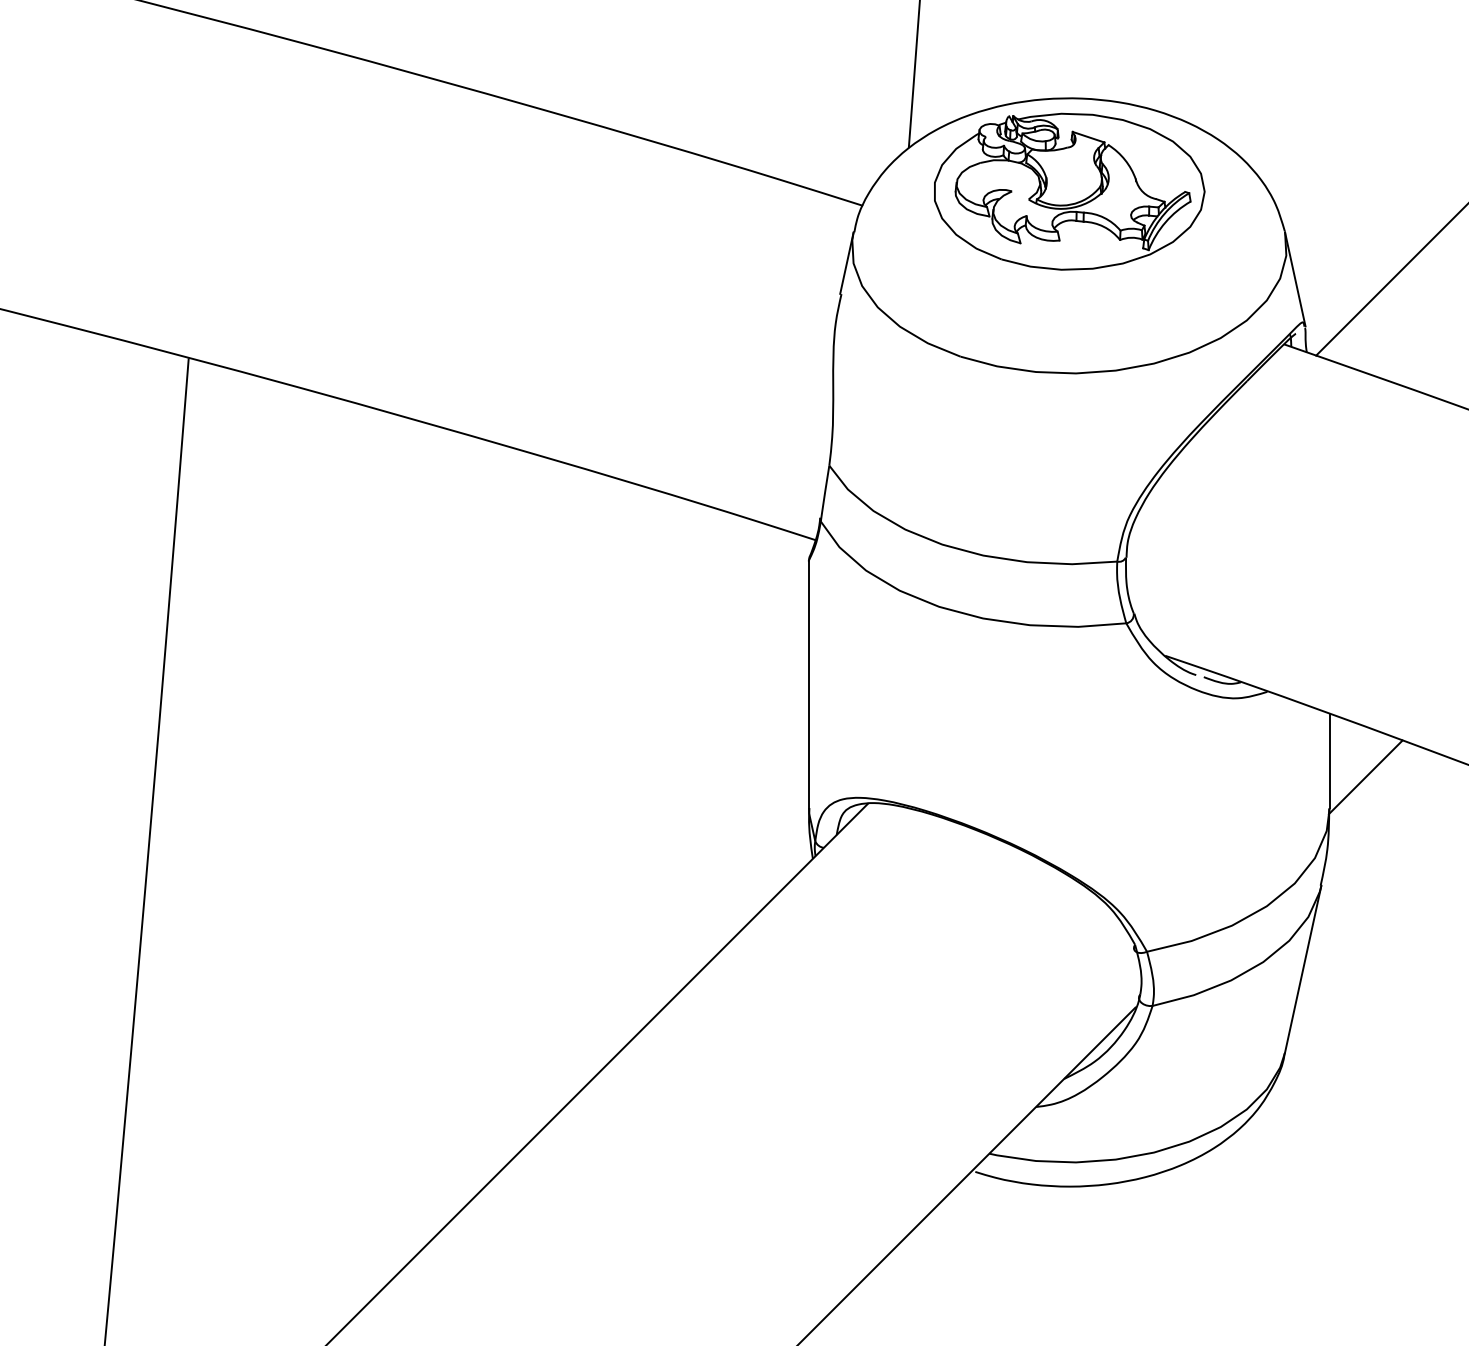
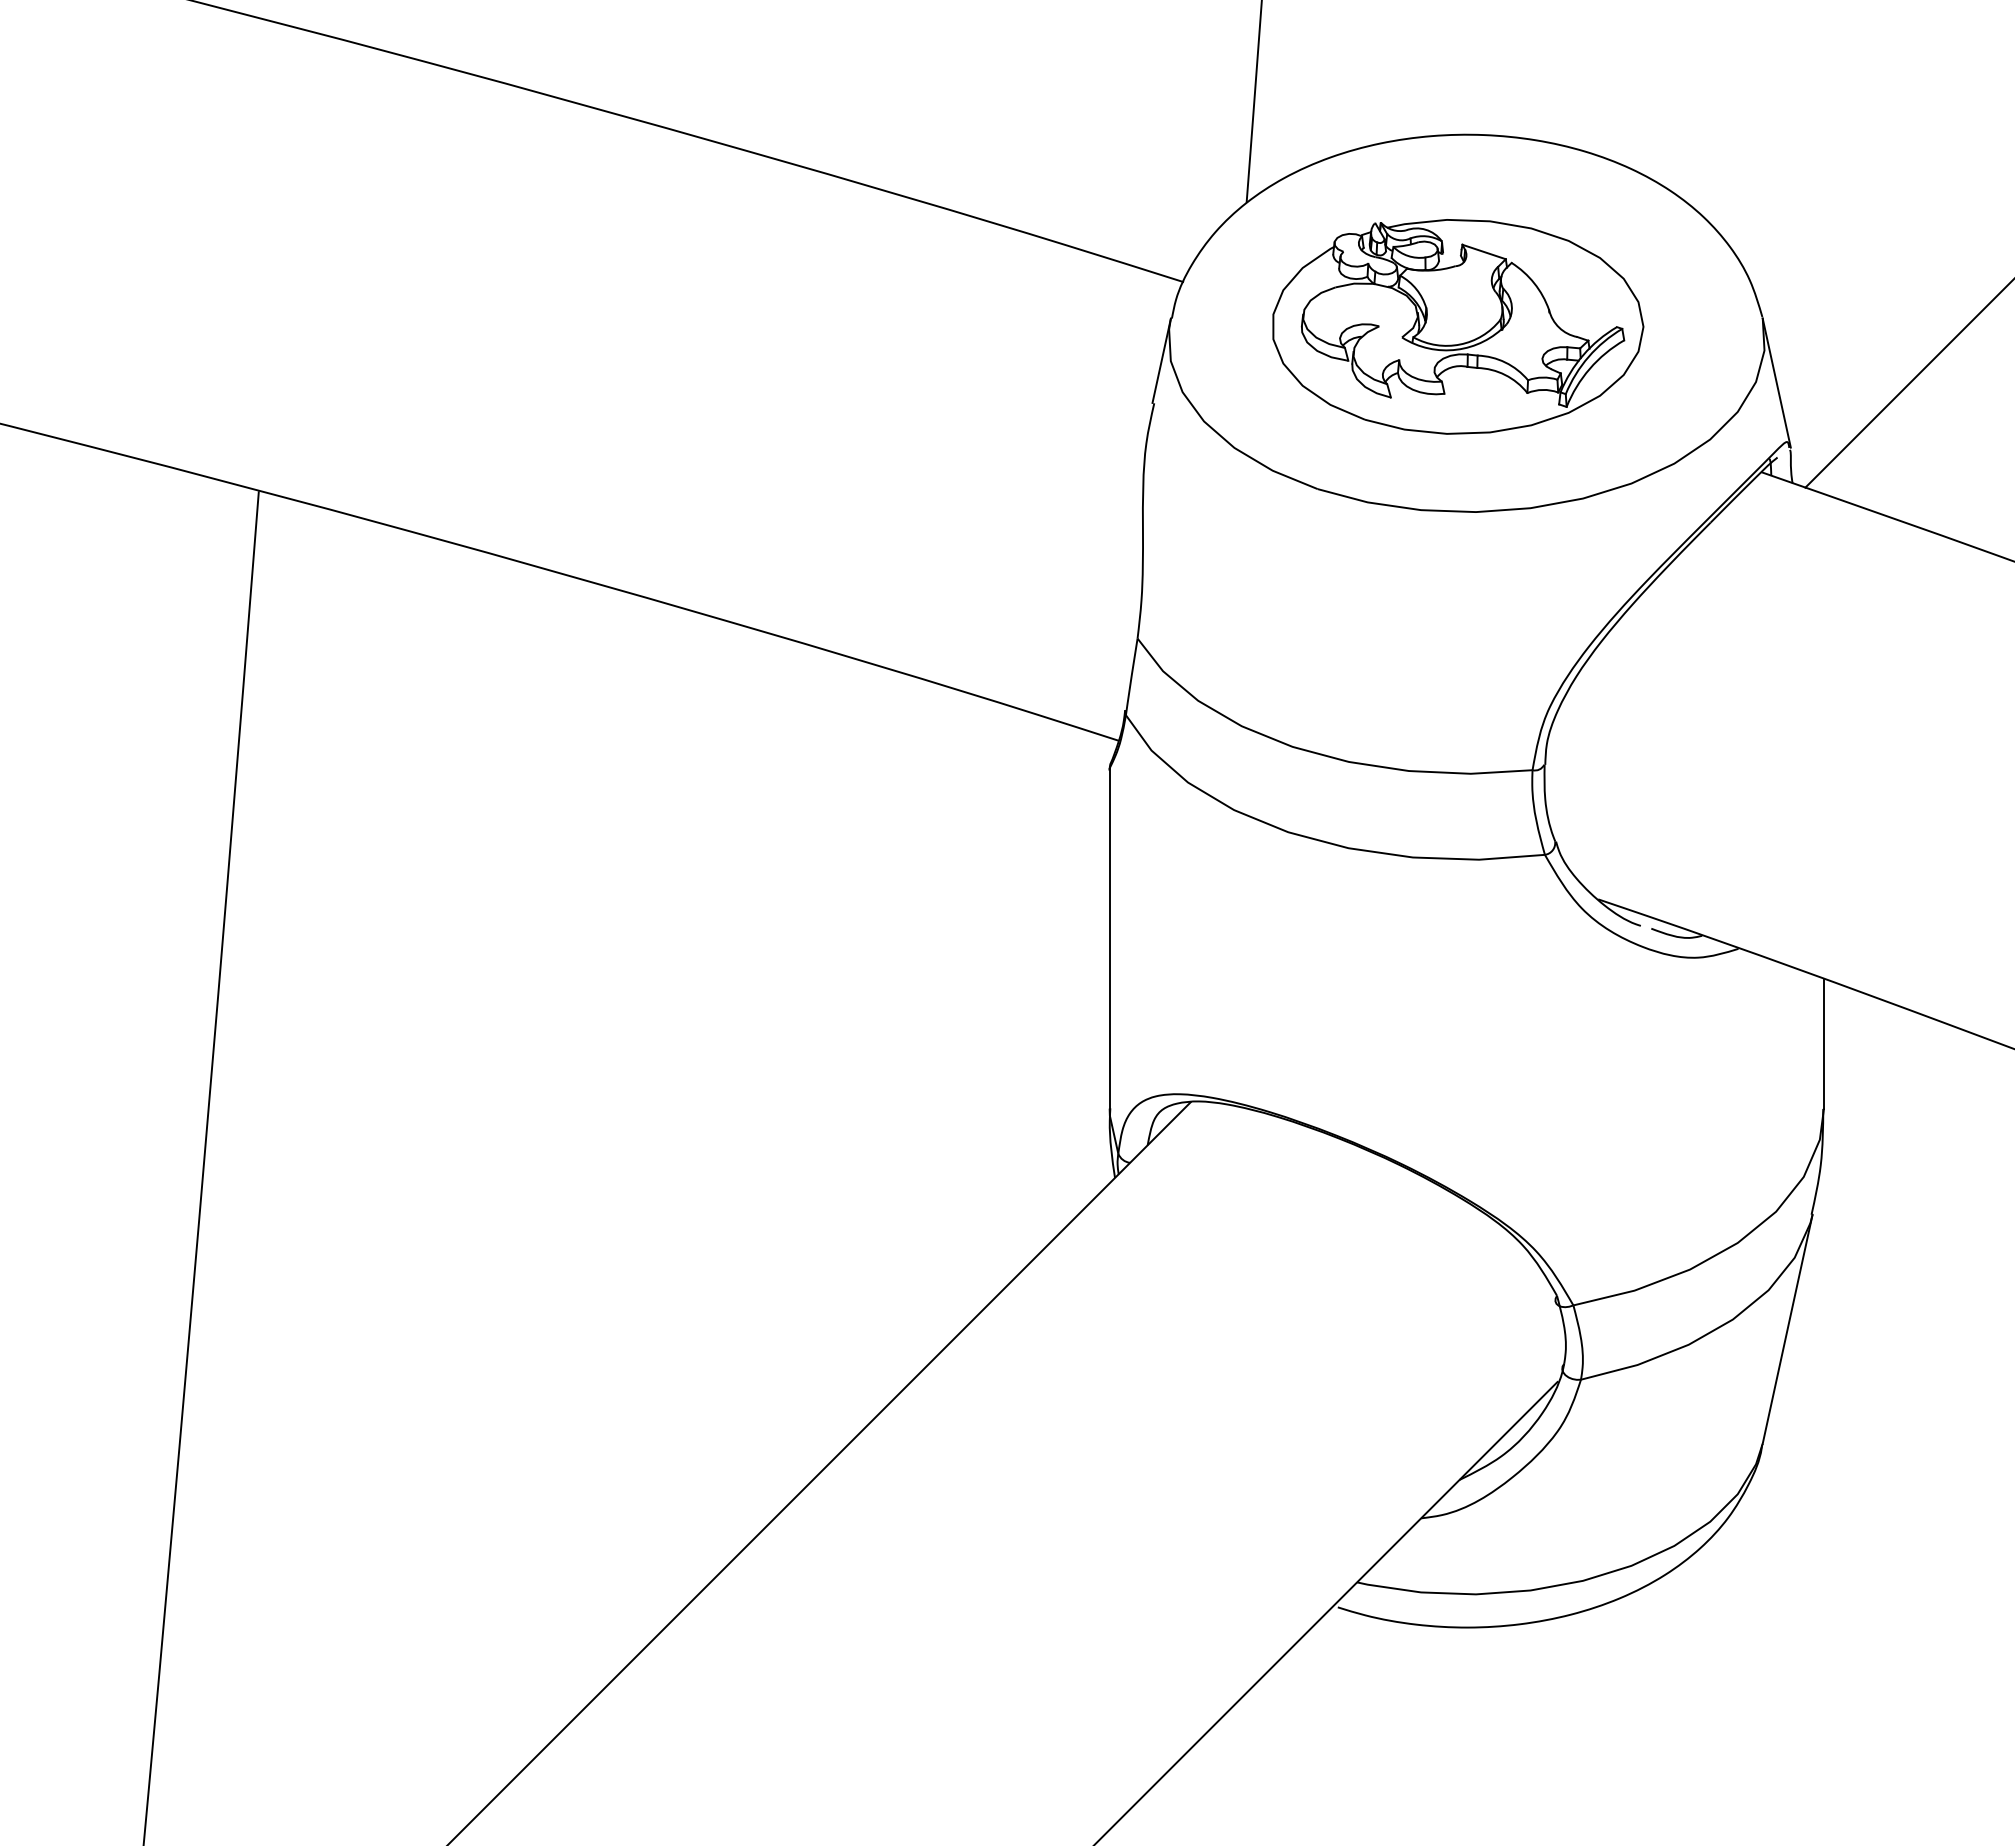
part: (1069, 191) -> (1458, 326), moved
line: (1365, 776) -> (1872, 1065), removed

